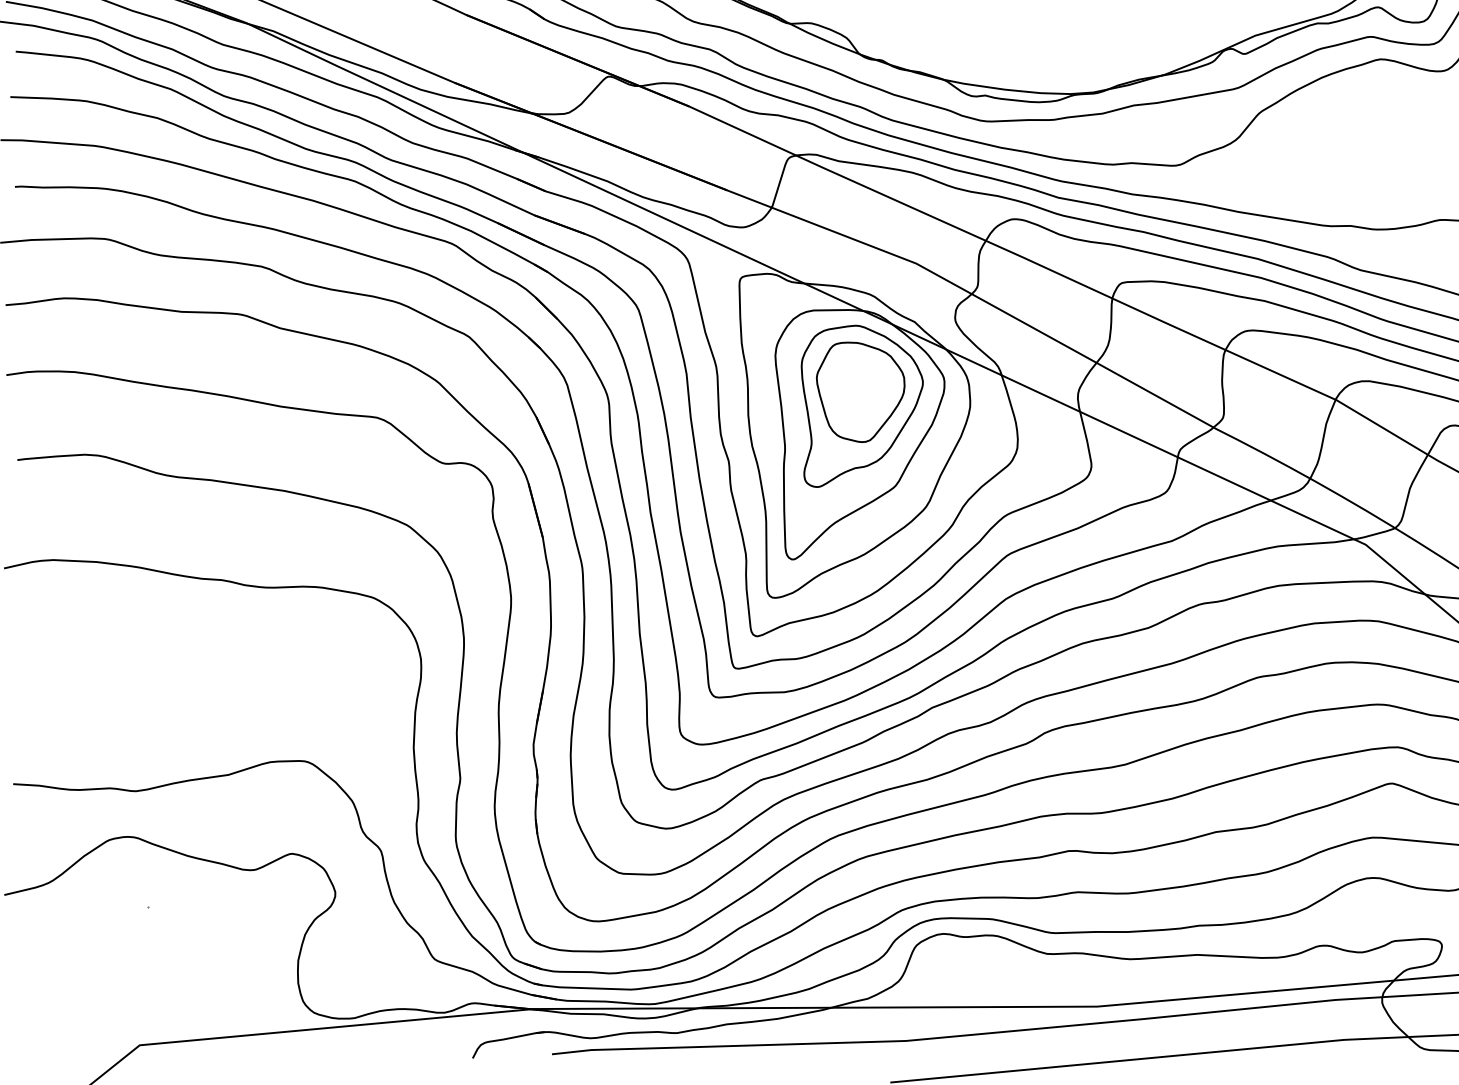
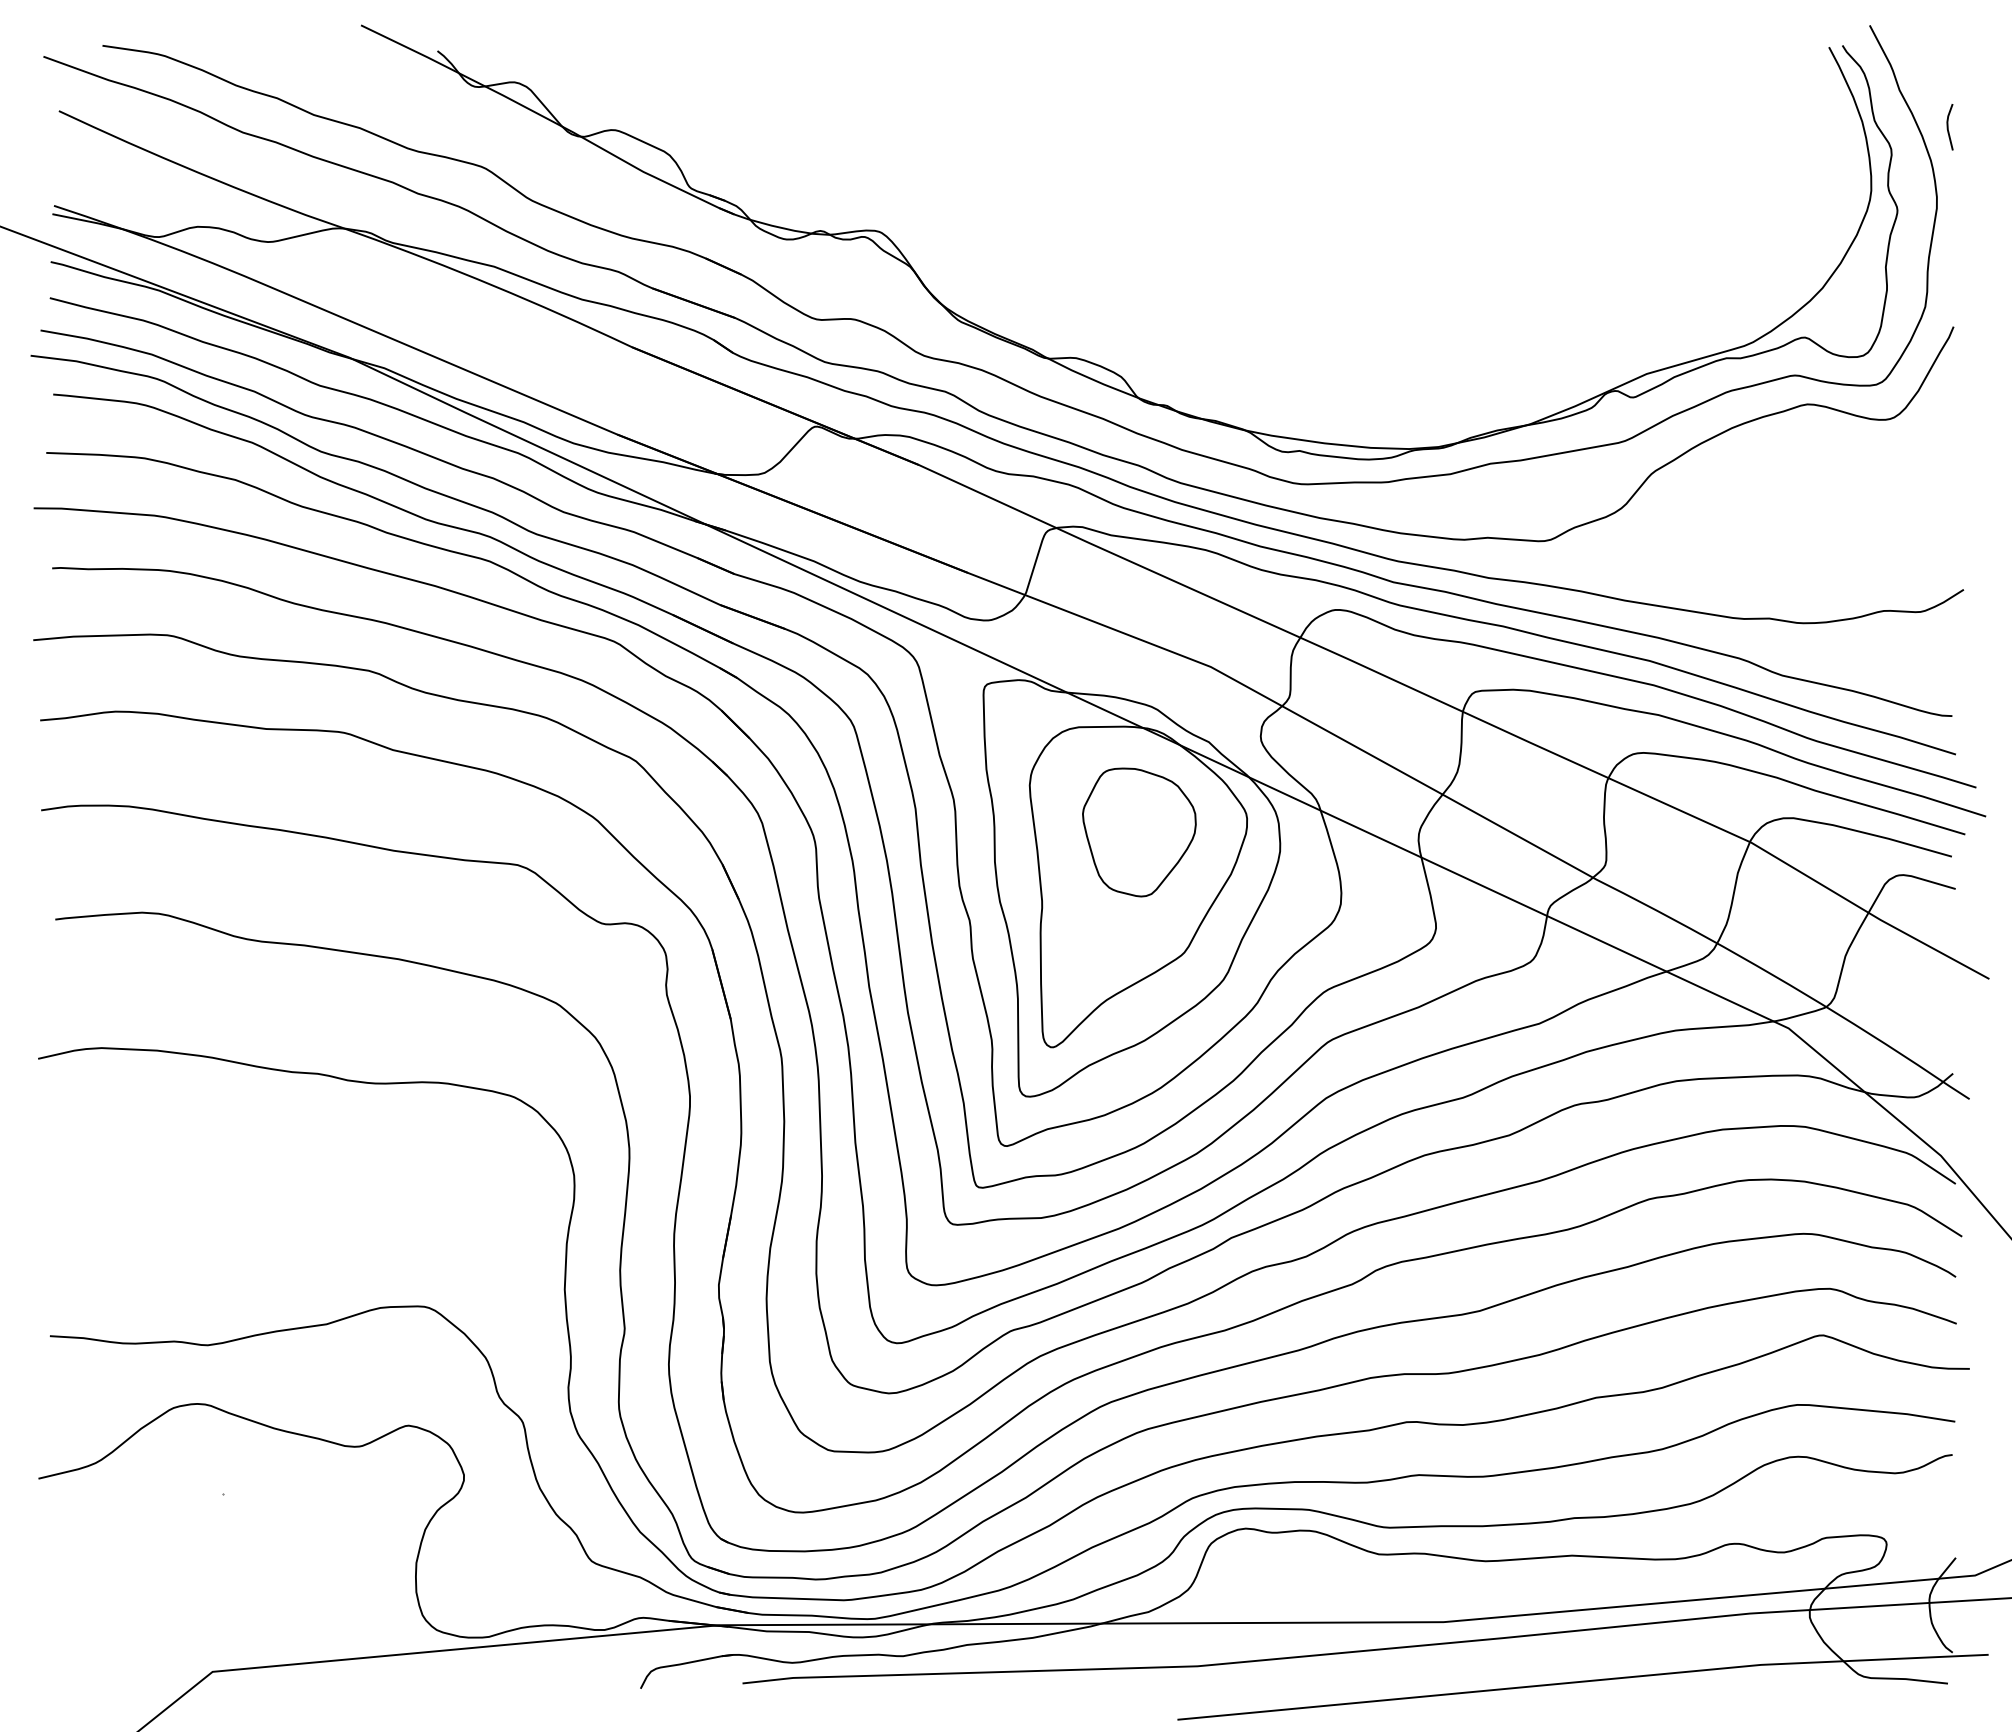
part: (862, 406) -> (1141, 850), removed

